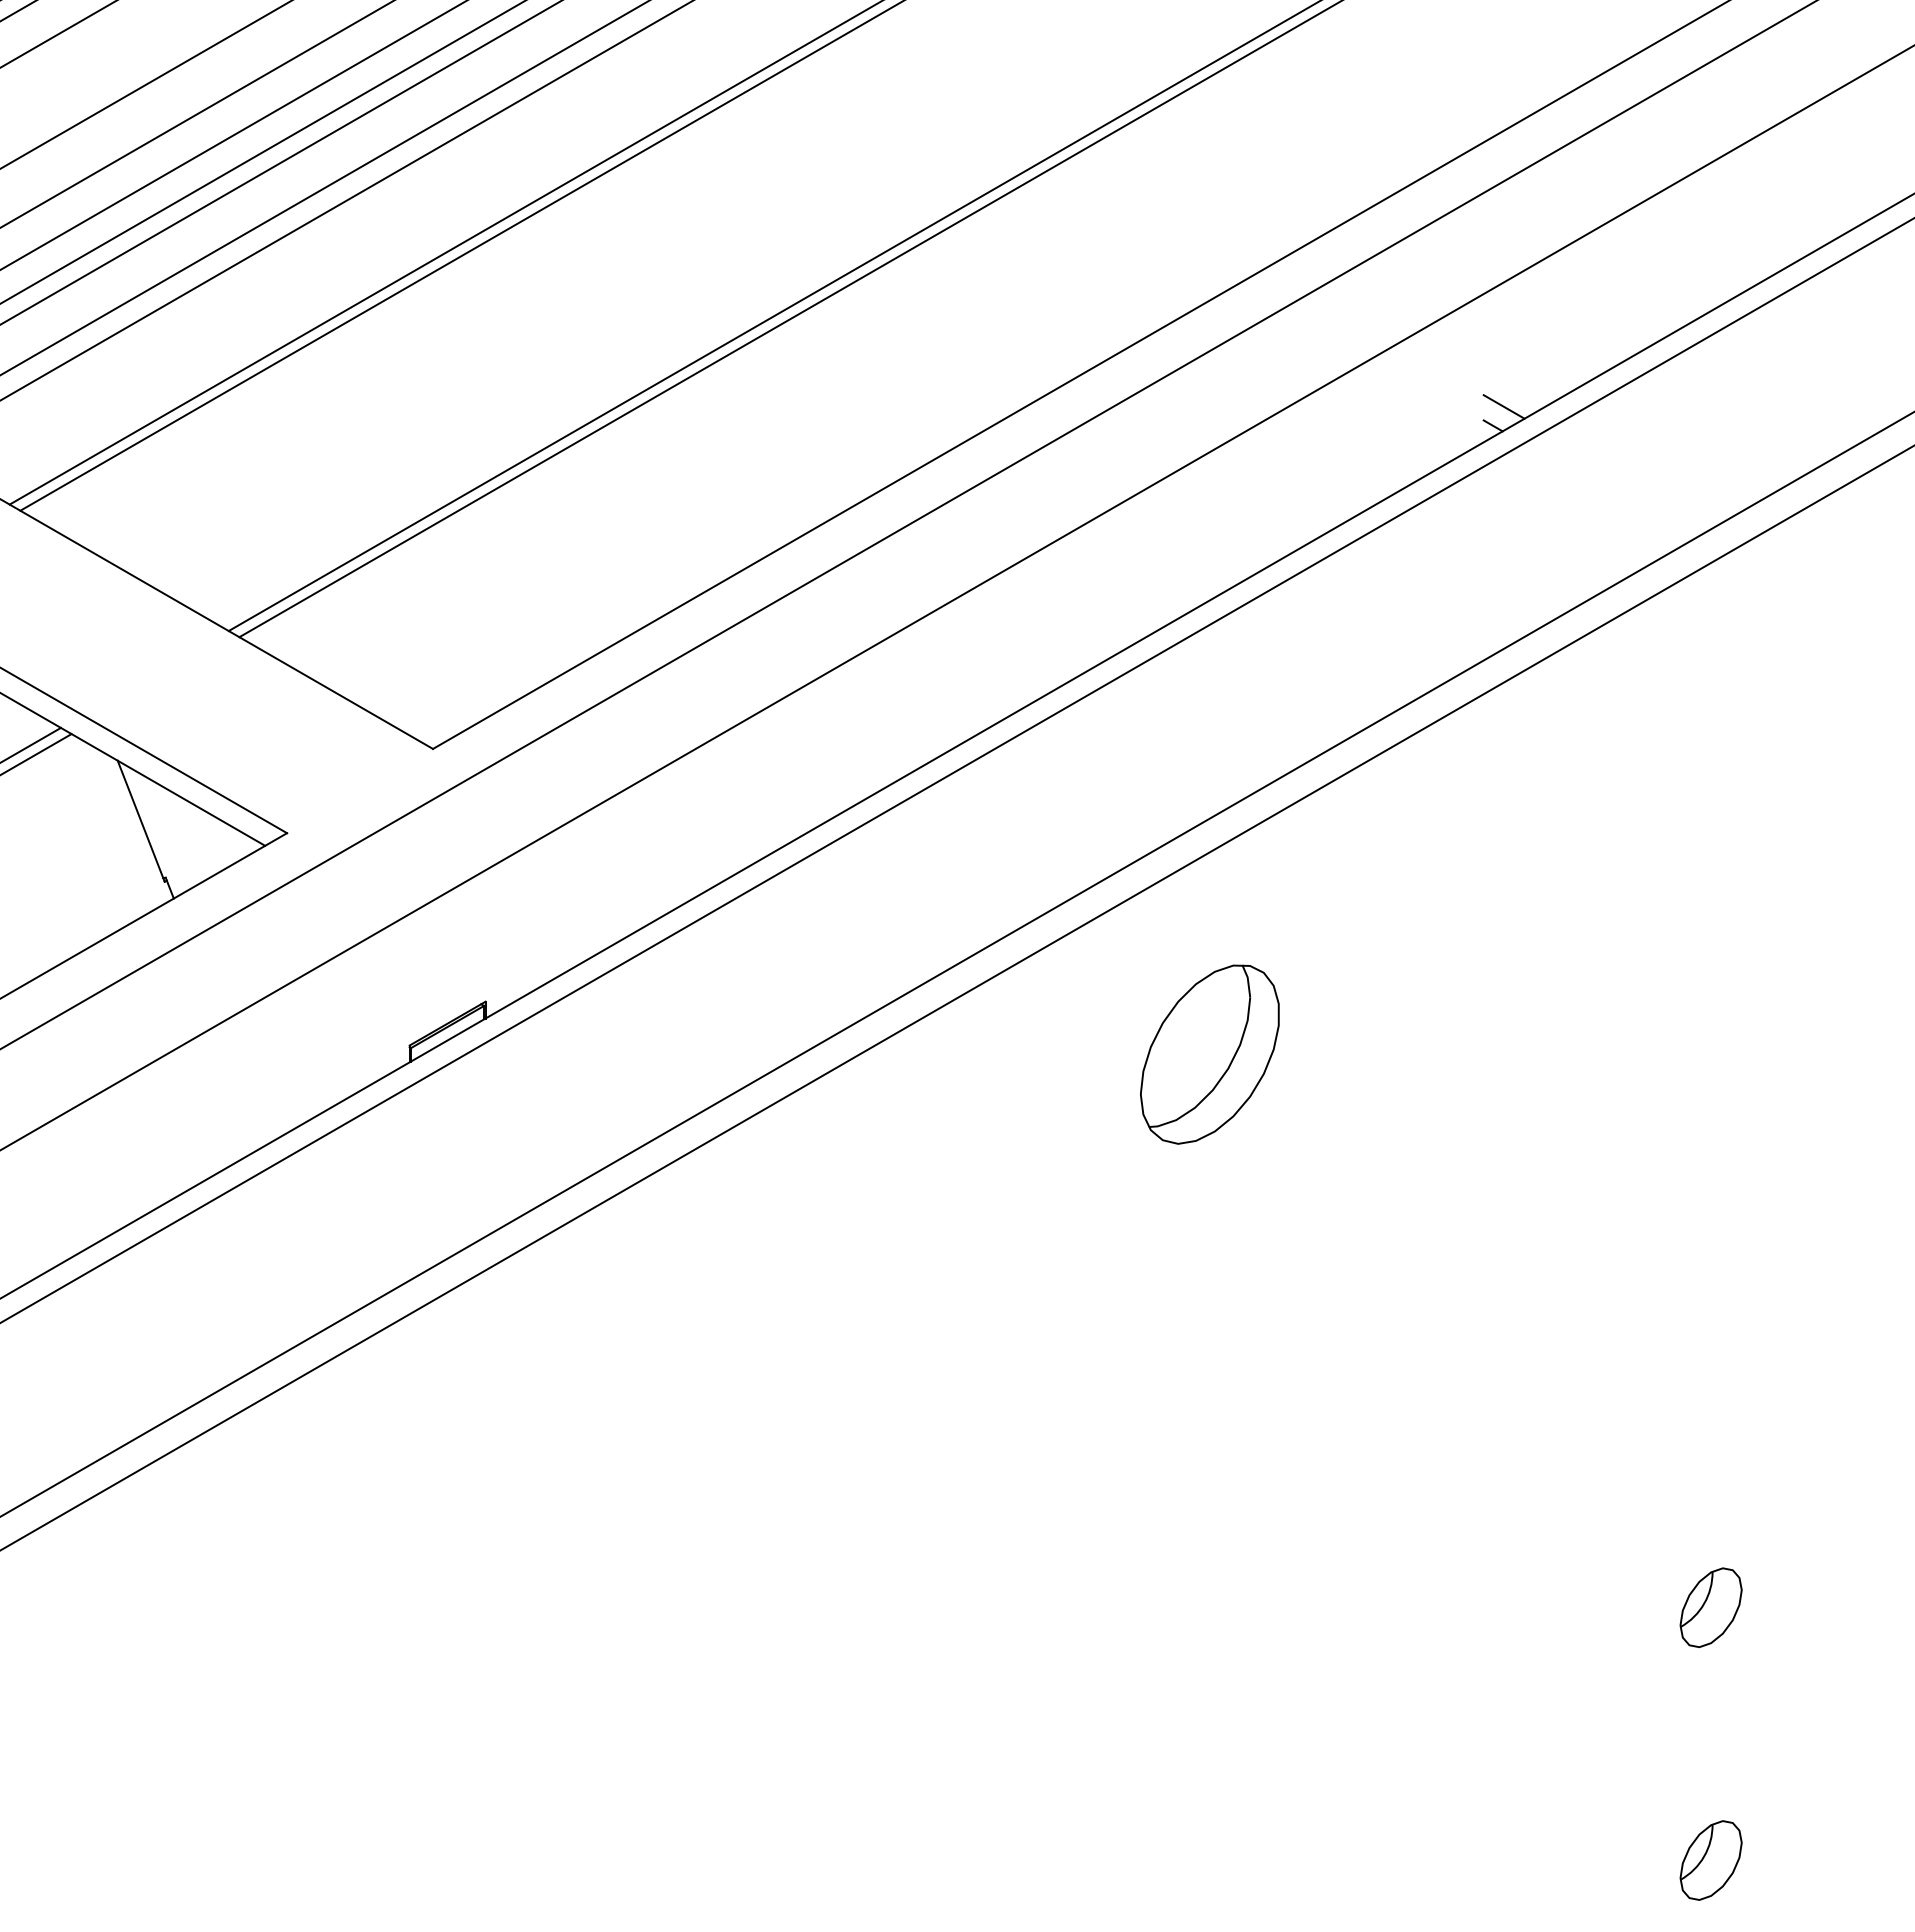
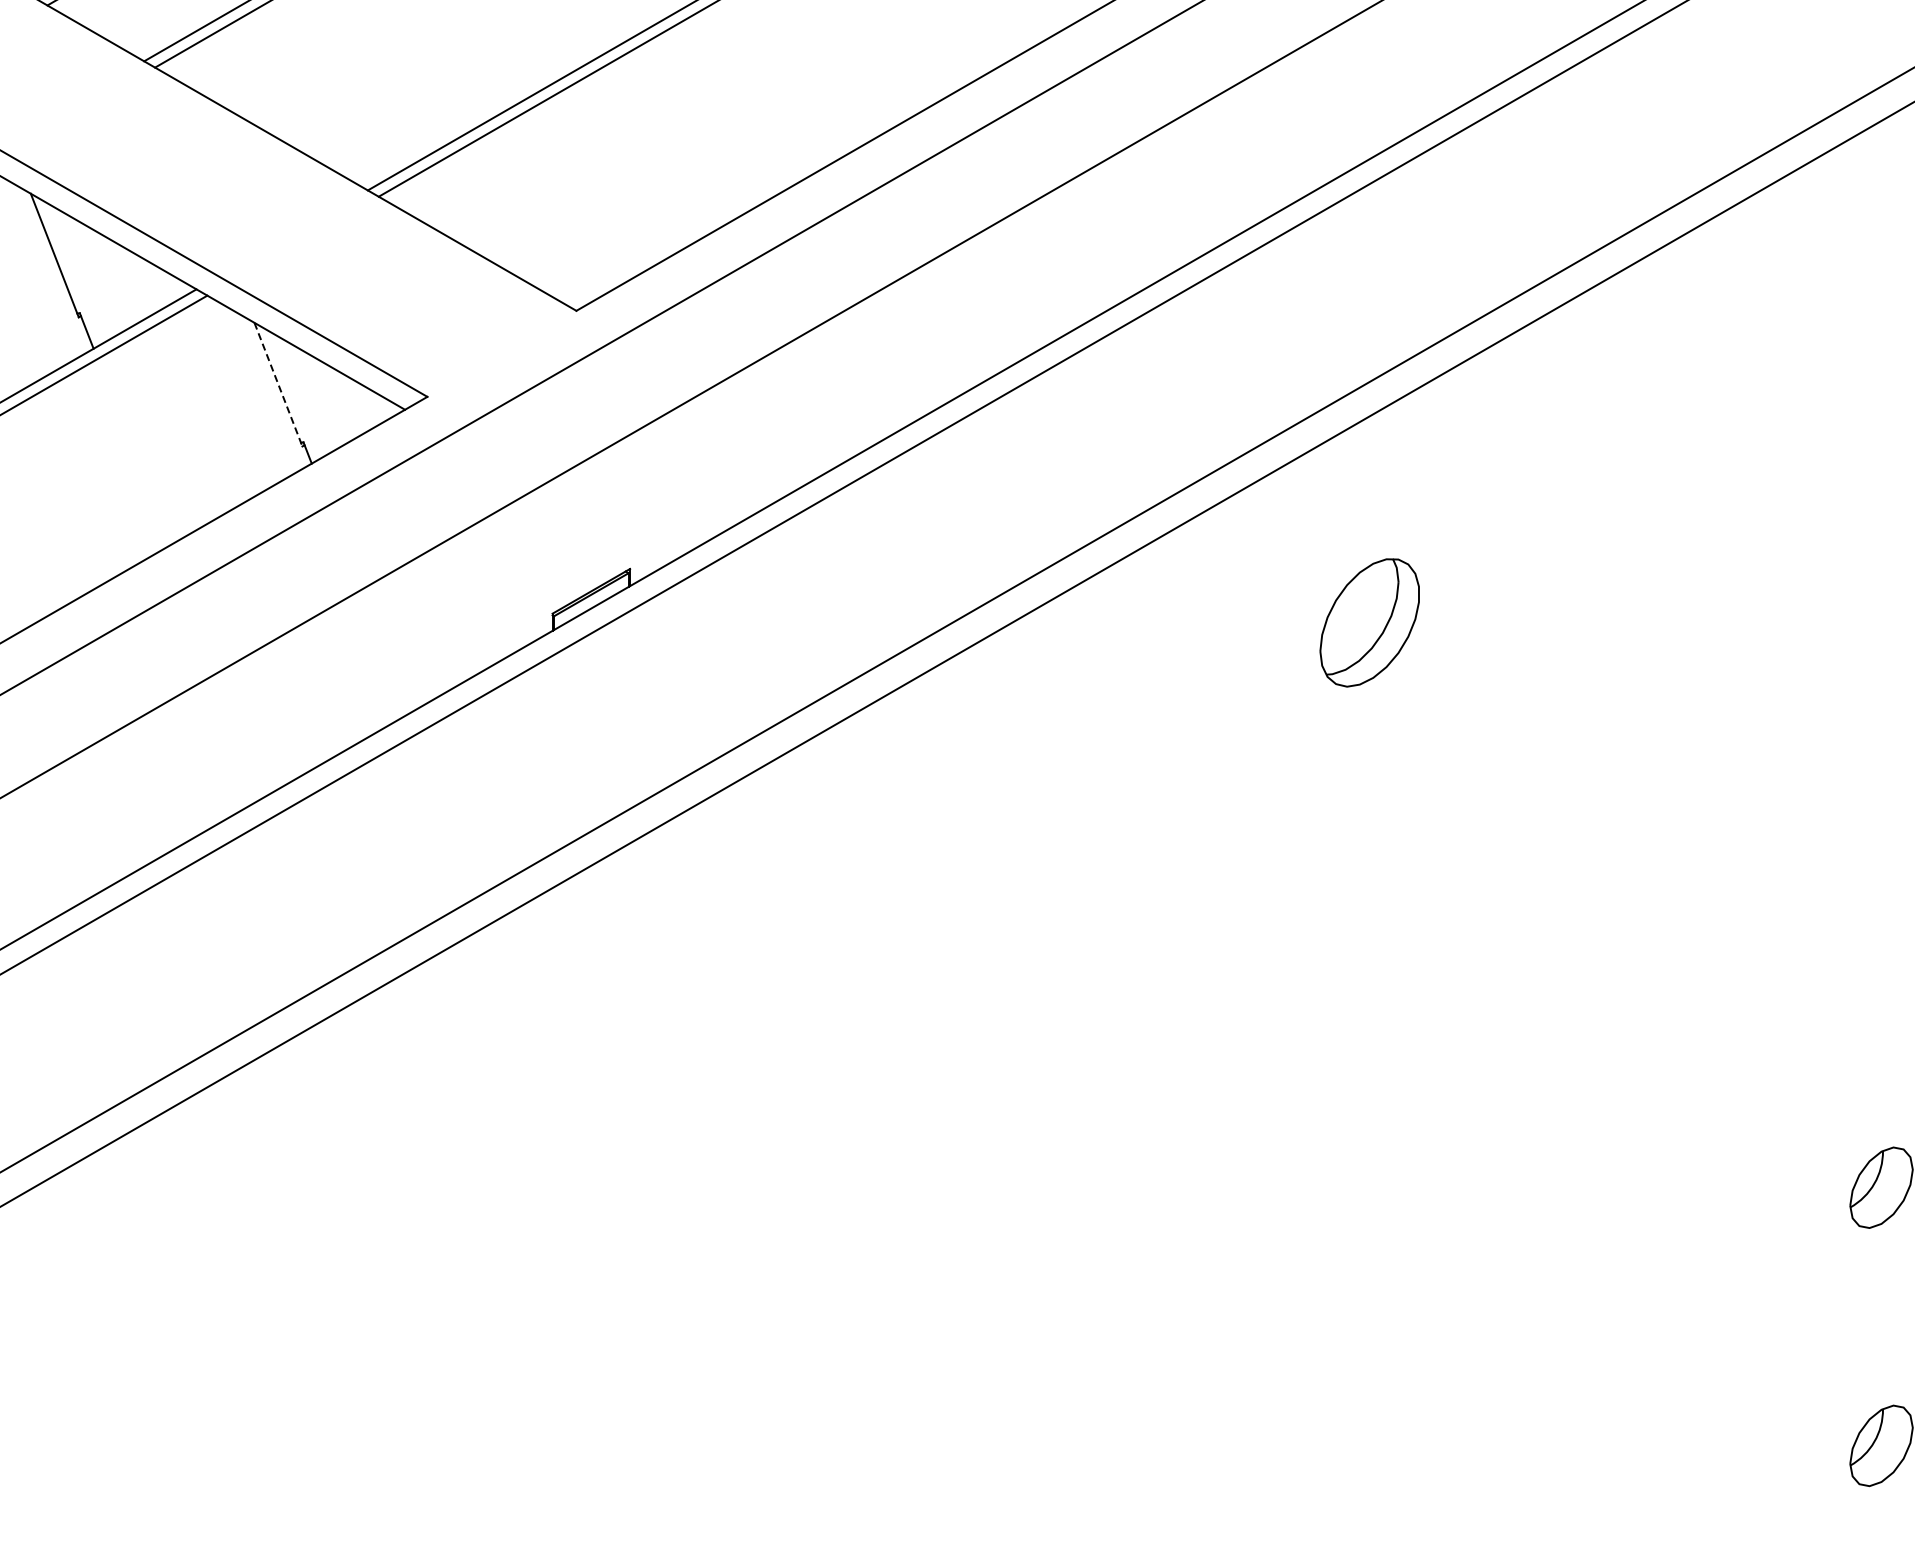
line: (141, 821) -> (278, 384), solid -> dashed
part: (1209, 1054) -> (1369, 622), size x0.7

